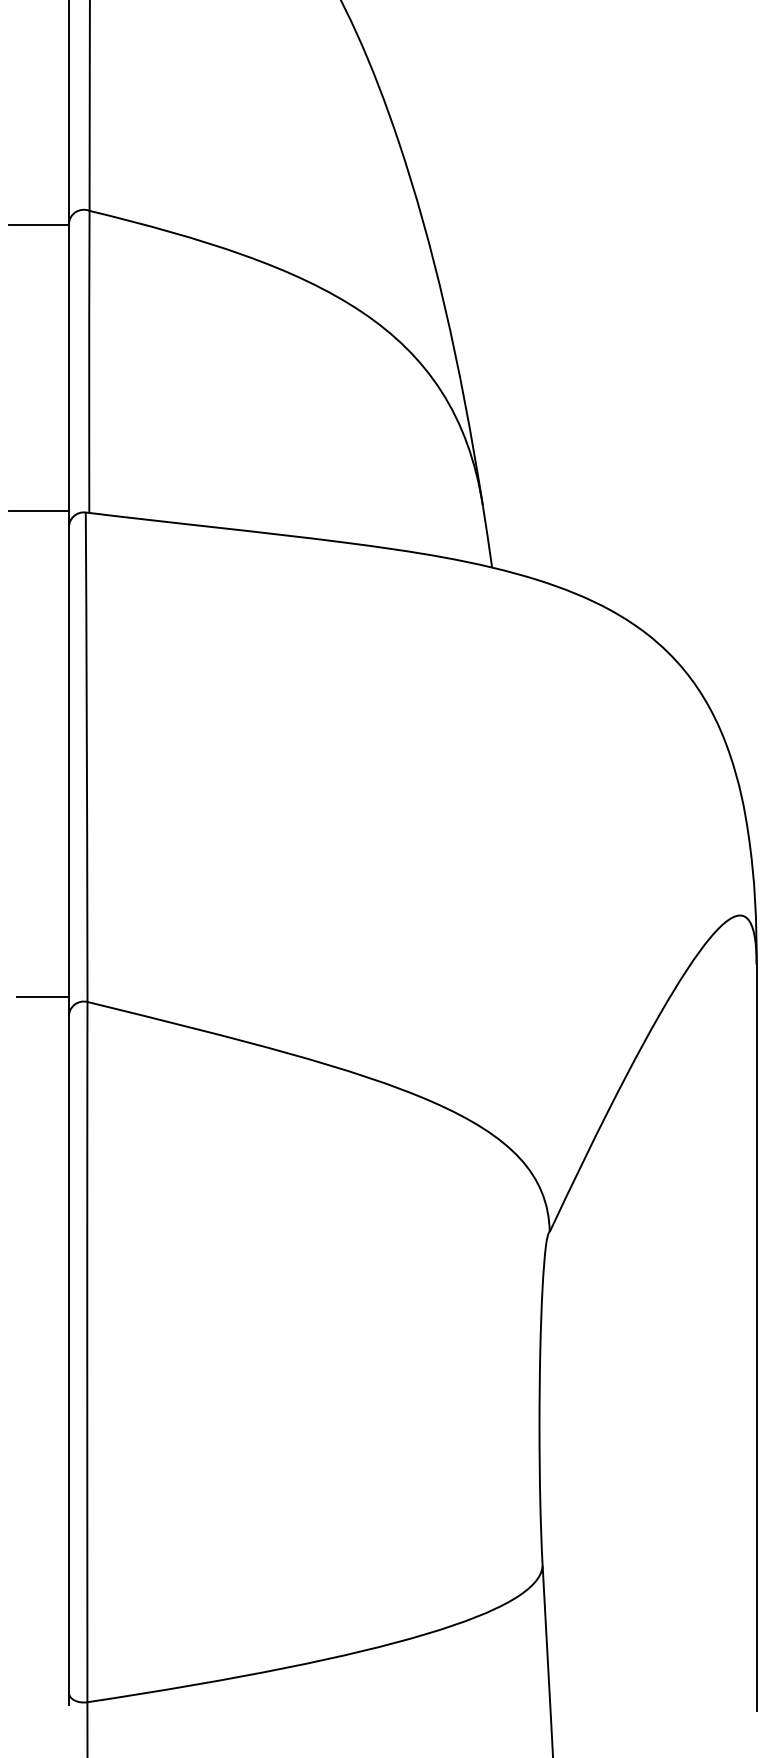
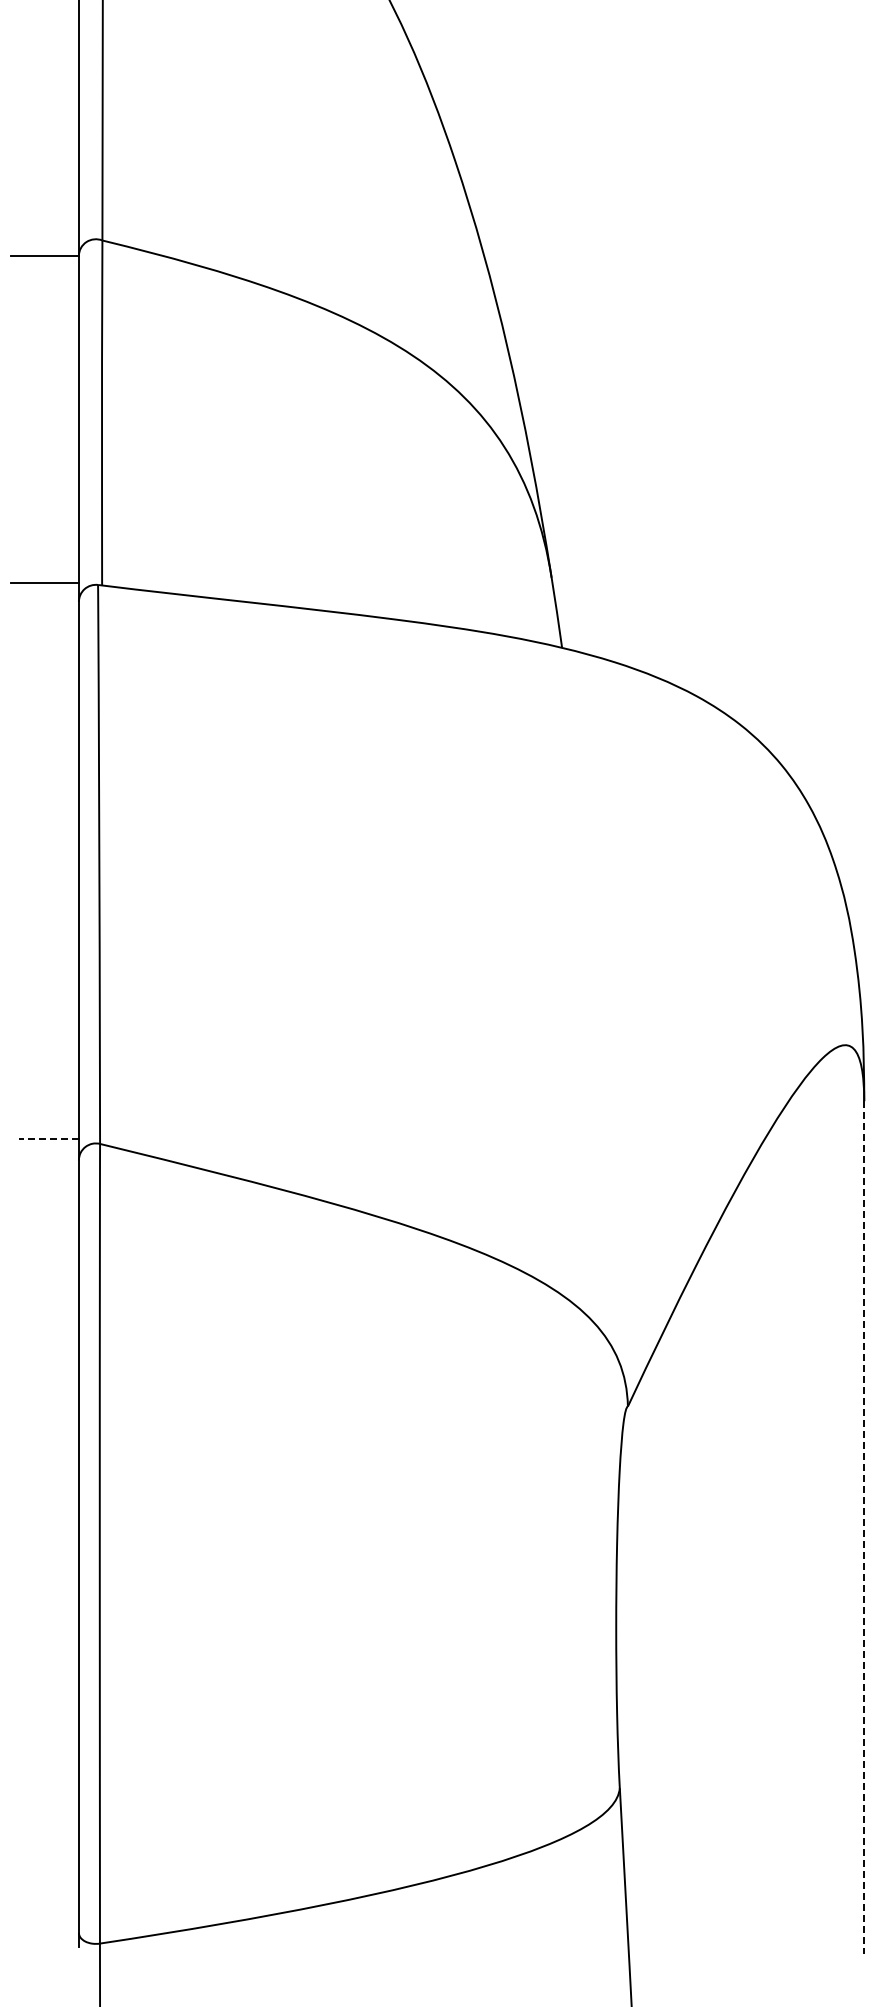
line: (43, 997) -> (49, 1138), solid -> dashed
line: (756, 1338) -> (864, 1528), solid -> dashed

